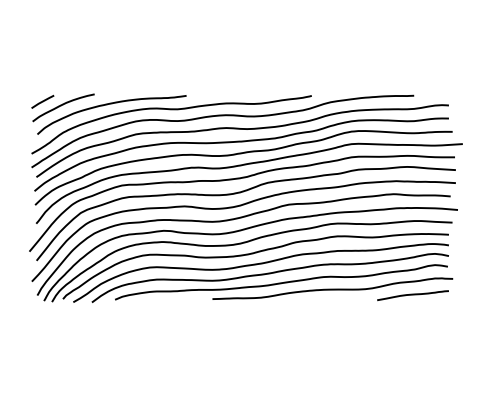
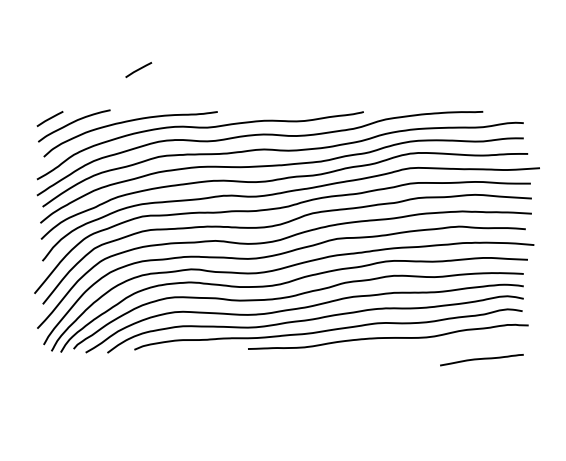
line: (118, 59) -> (138, 69), added
curve: (412, 295) -> (481, 359), moved

